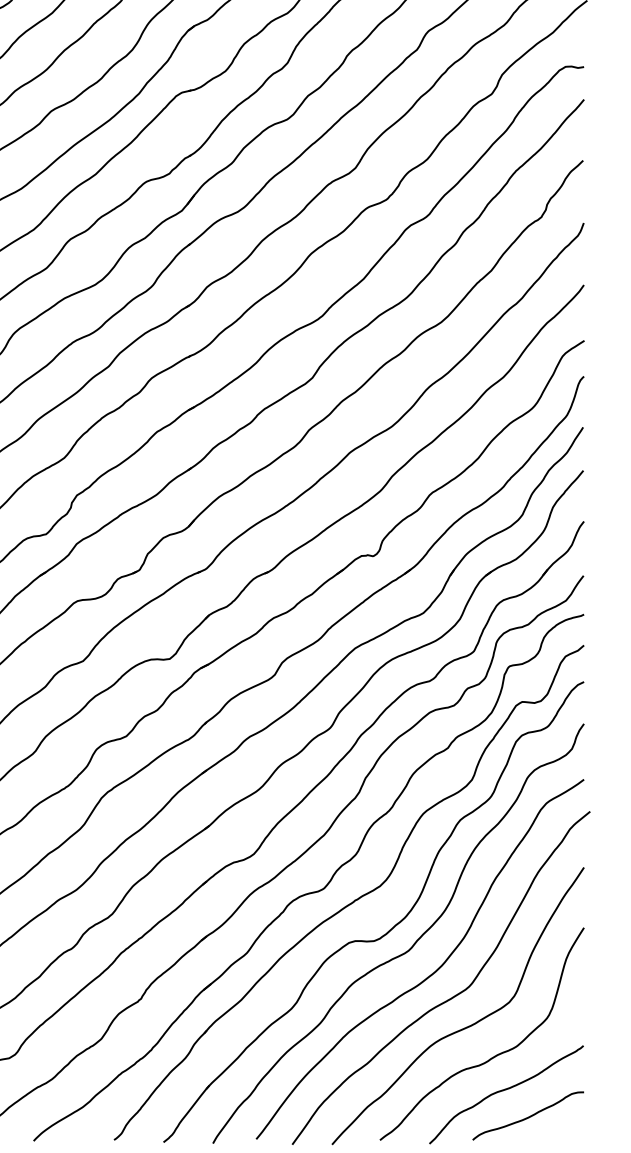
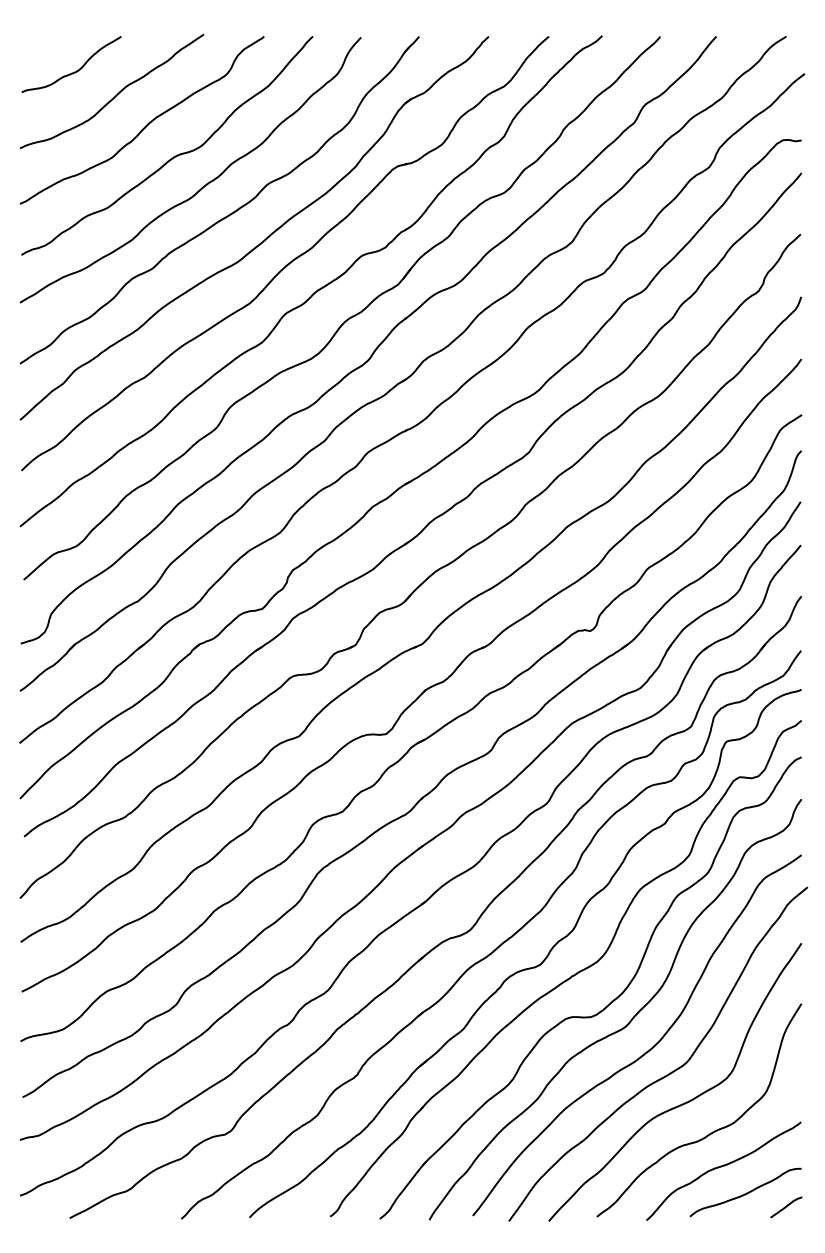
curve: (569, 1130) -> (786, 1207), added

